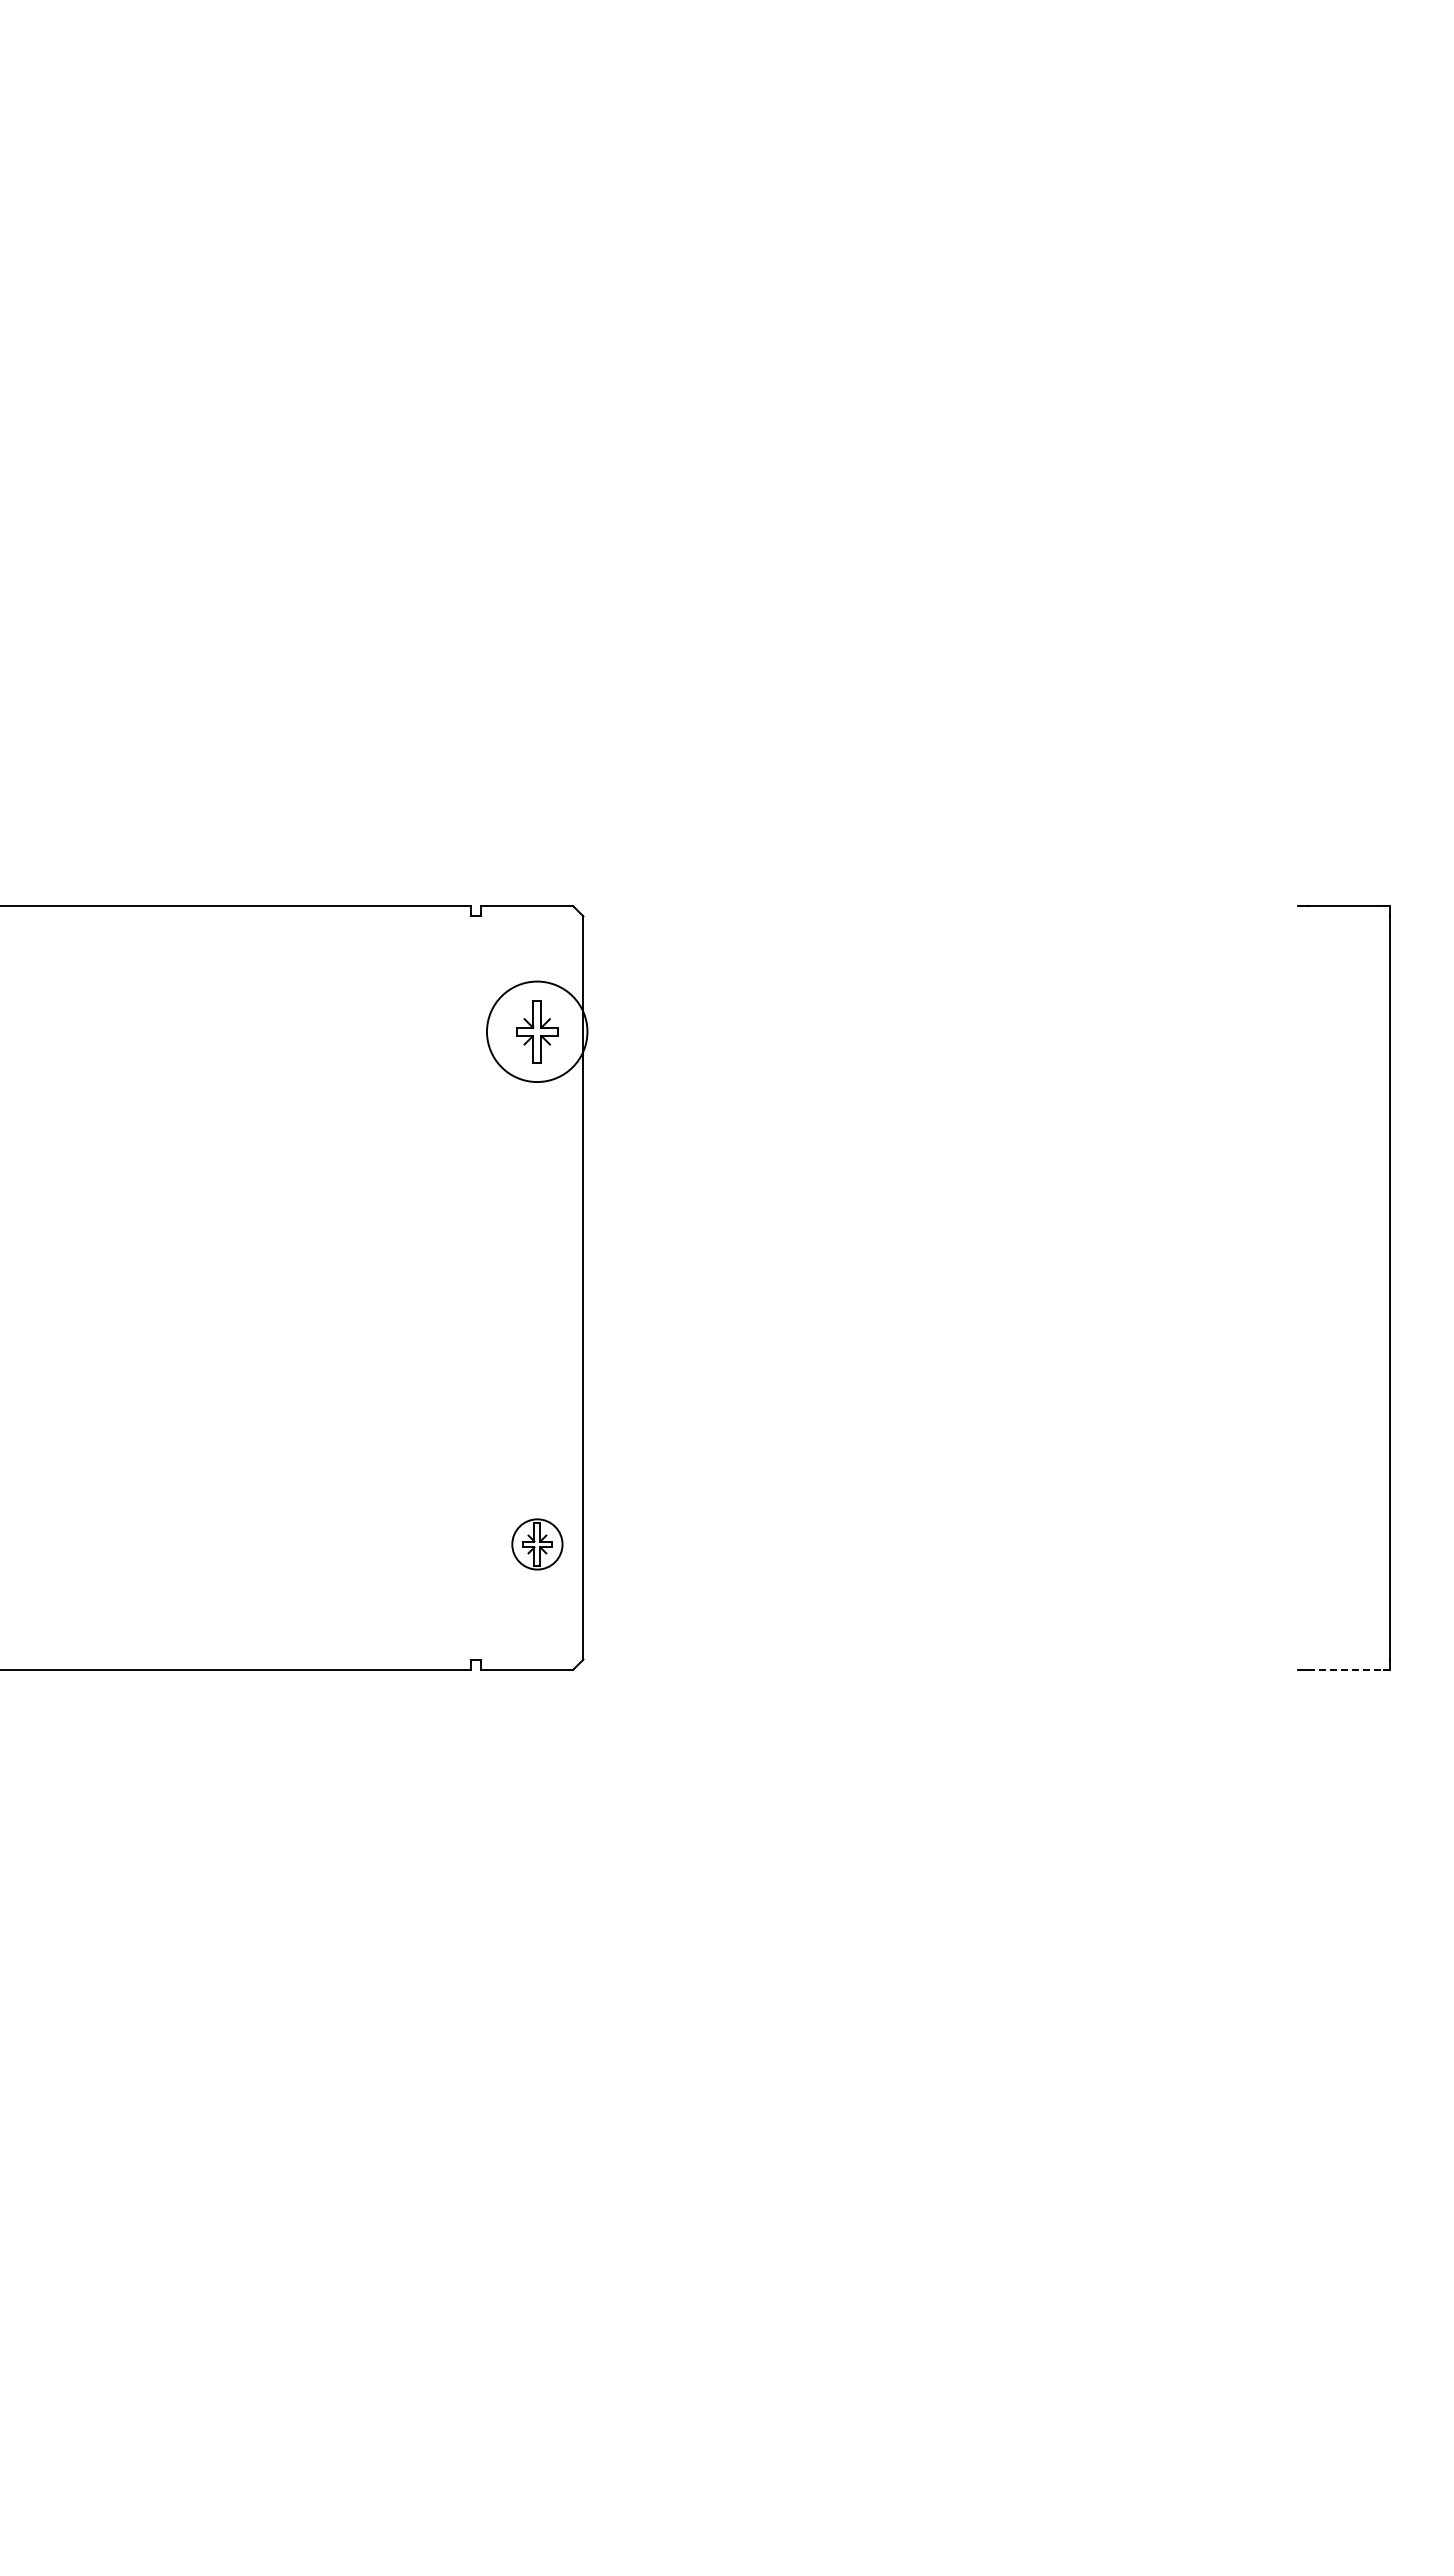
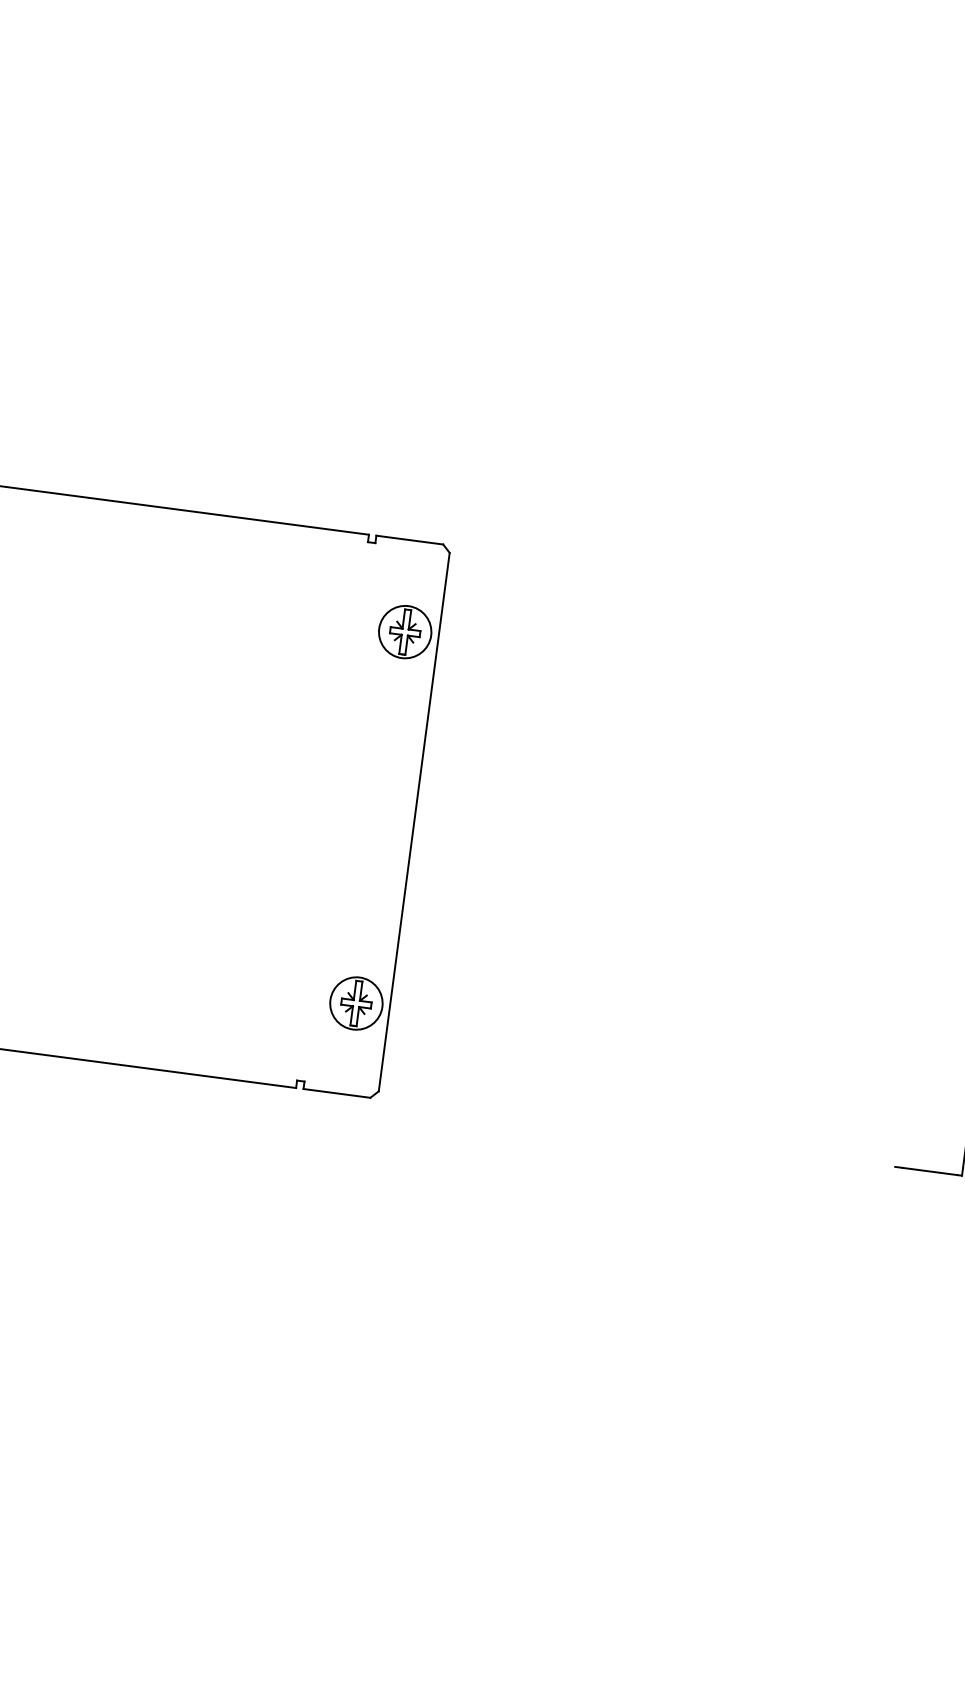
circle: (537, 1031) -> (405, 631), size x0.71
part: (537, 1544) -> (356, 1003), size x1.43
line: (1345, 1669) -> (929, 1171), dashed -> solid

